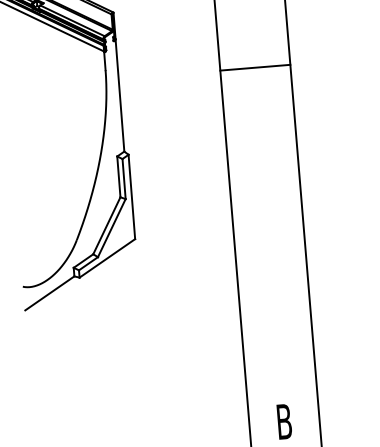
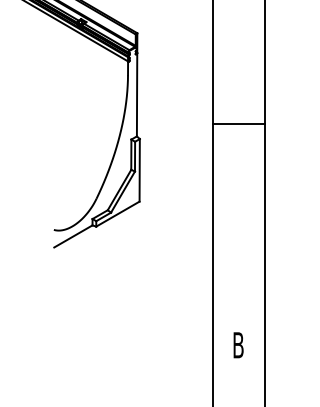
line: (255, 67) -> (238, 123), moved

